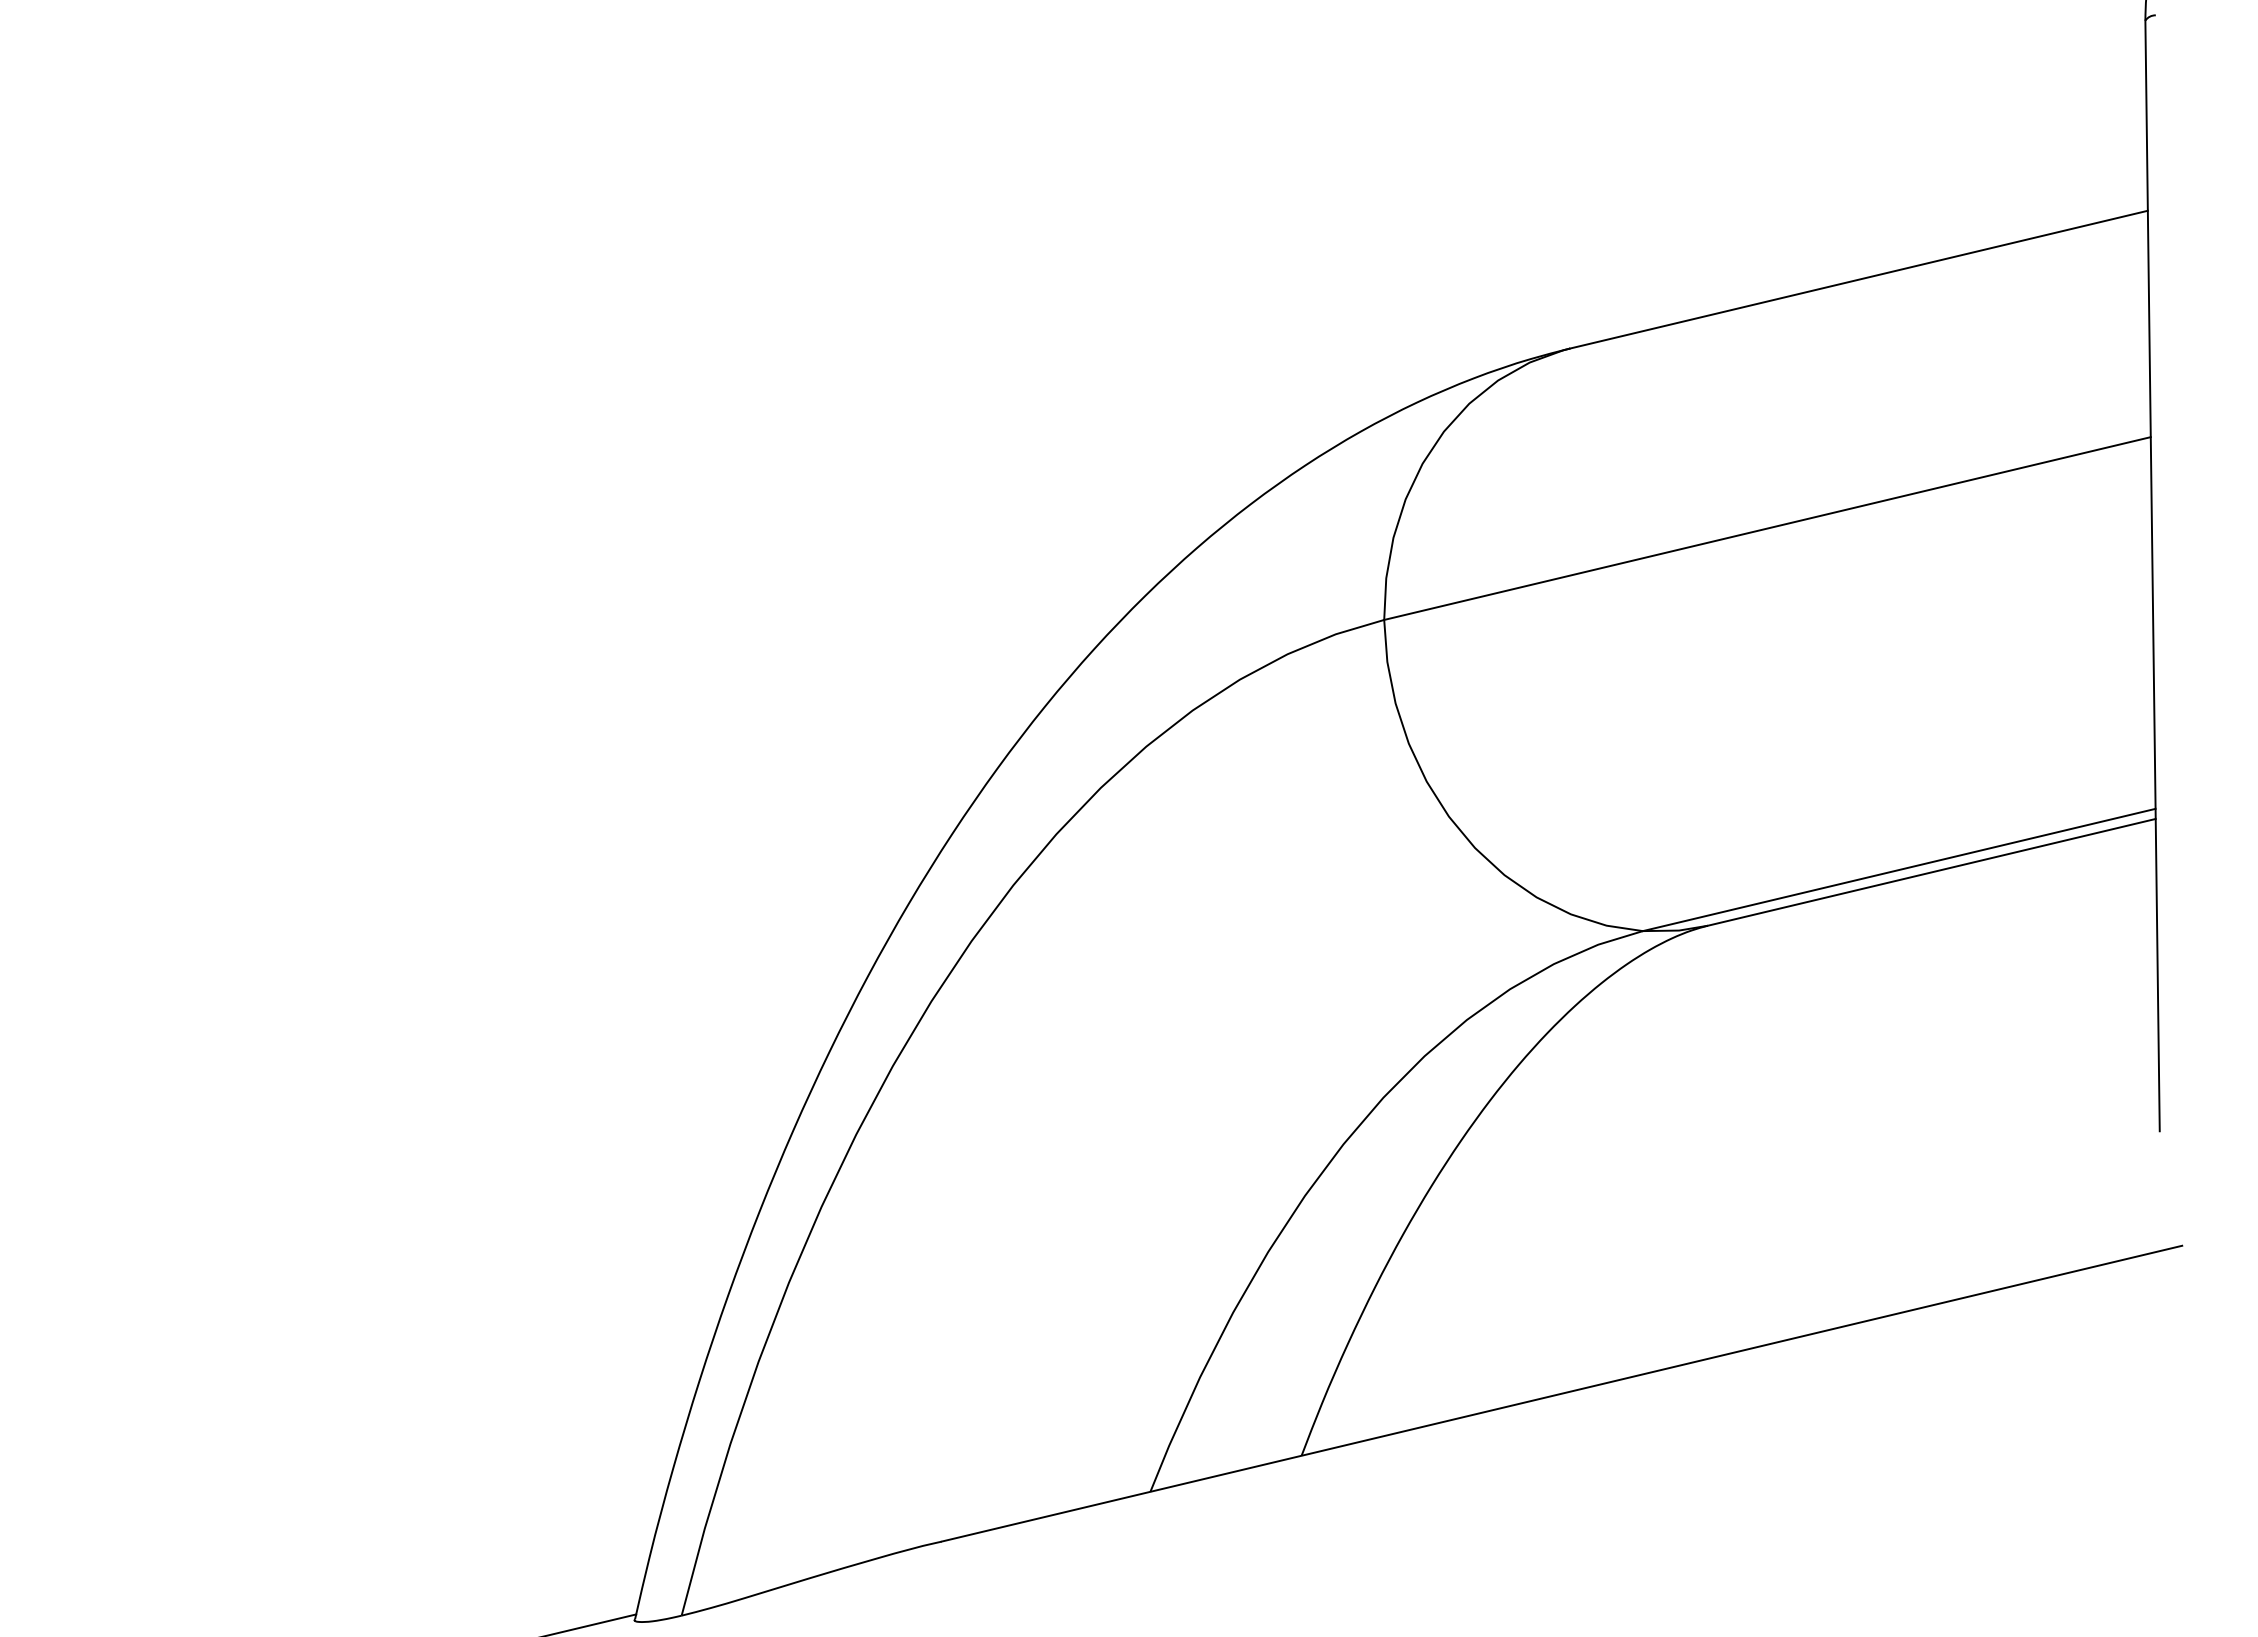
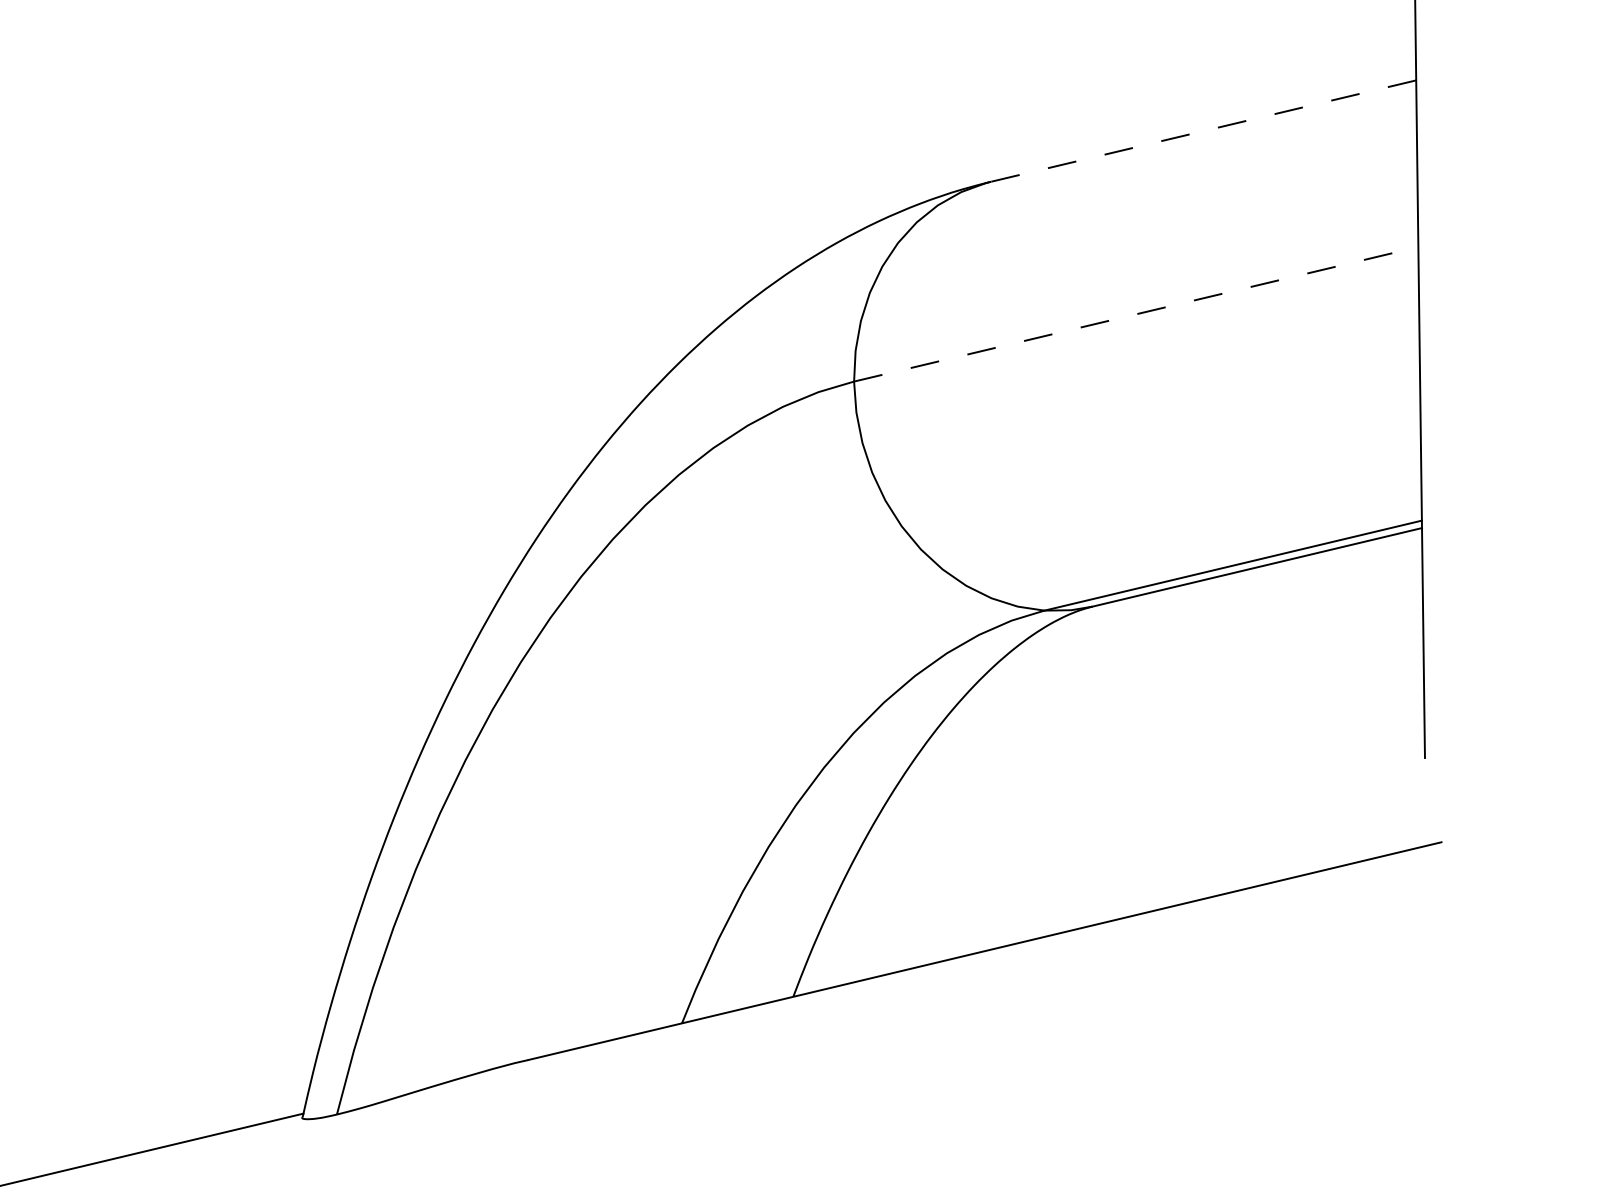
line: (1859, 279) -> (1203, 130), solid -> dashed
line: (1767, 528) -> (1136, 314), solid -> dashed

